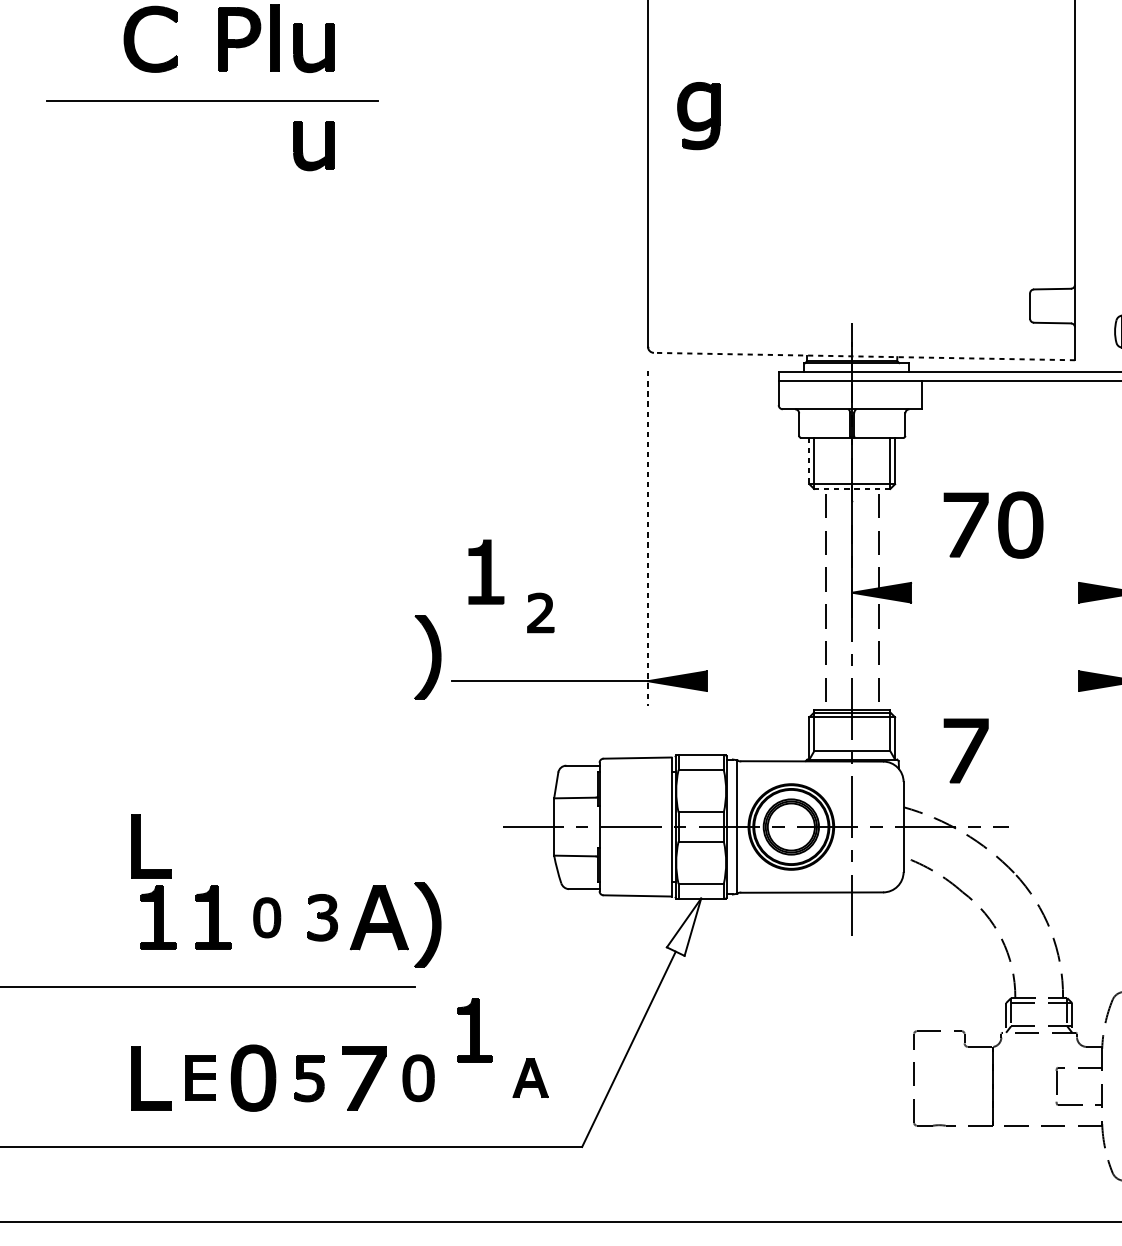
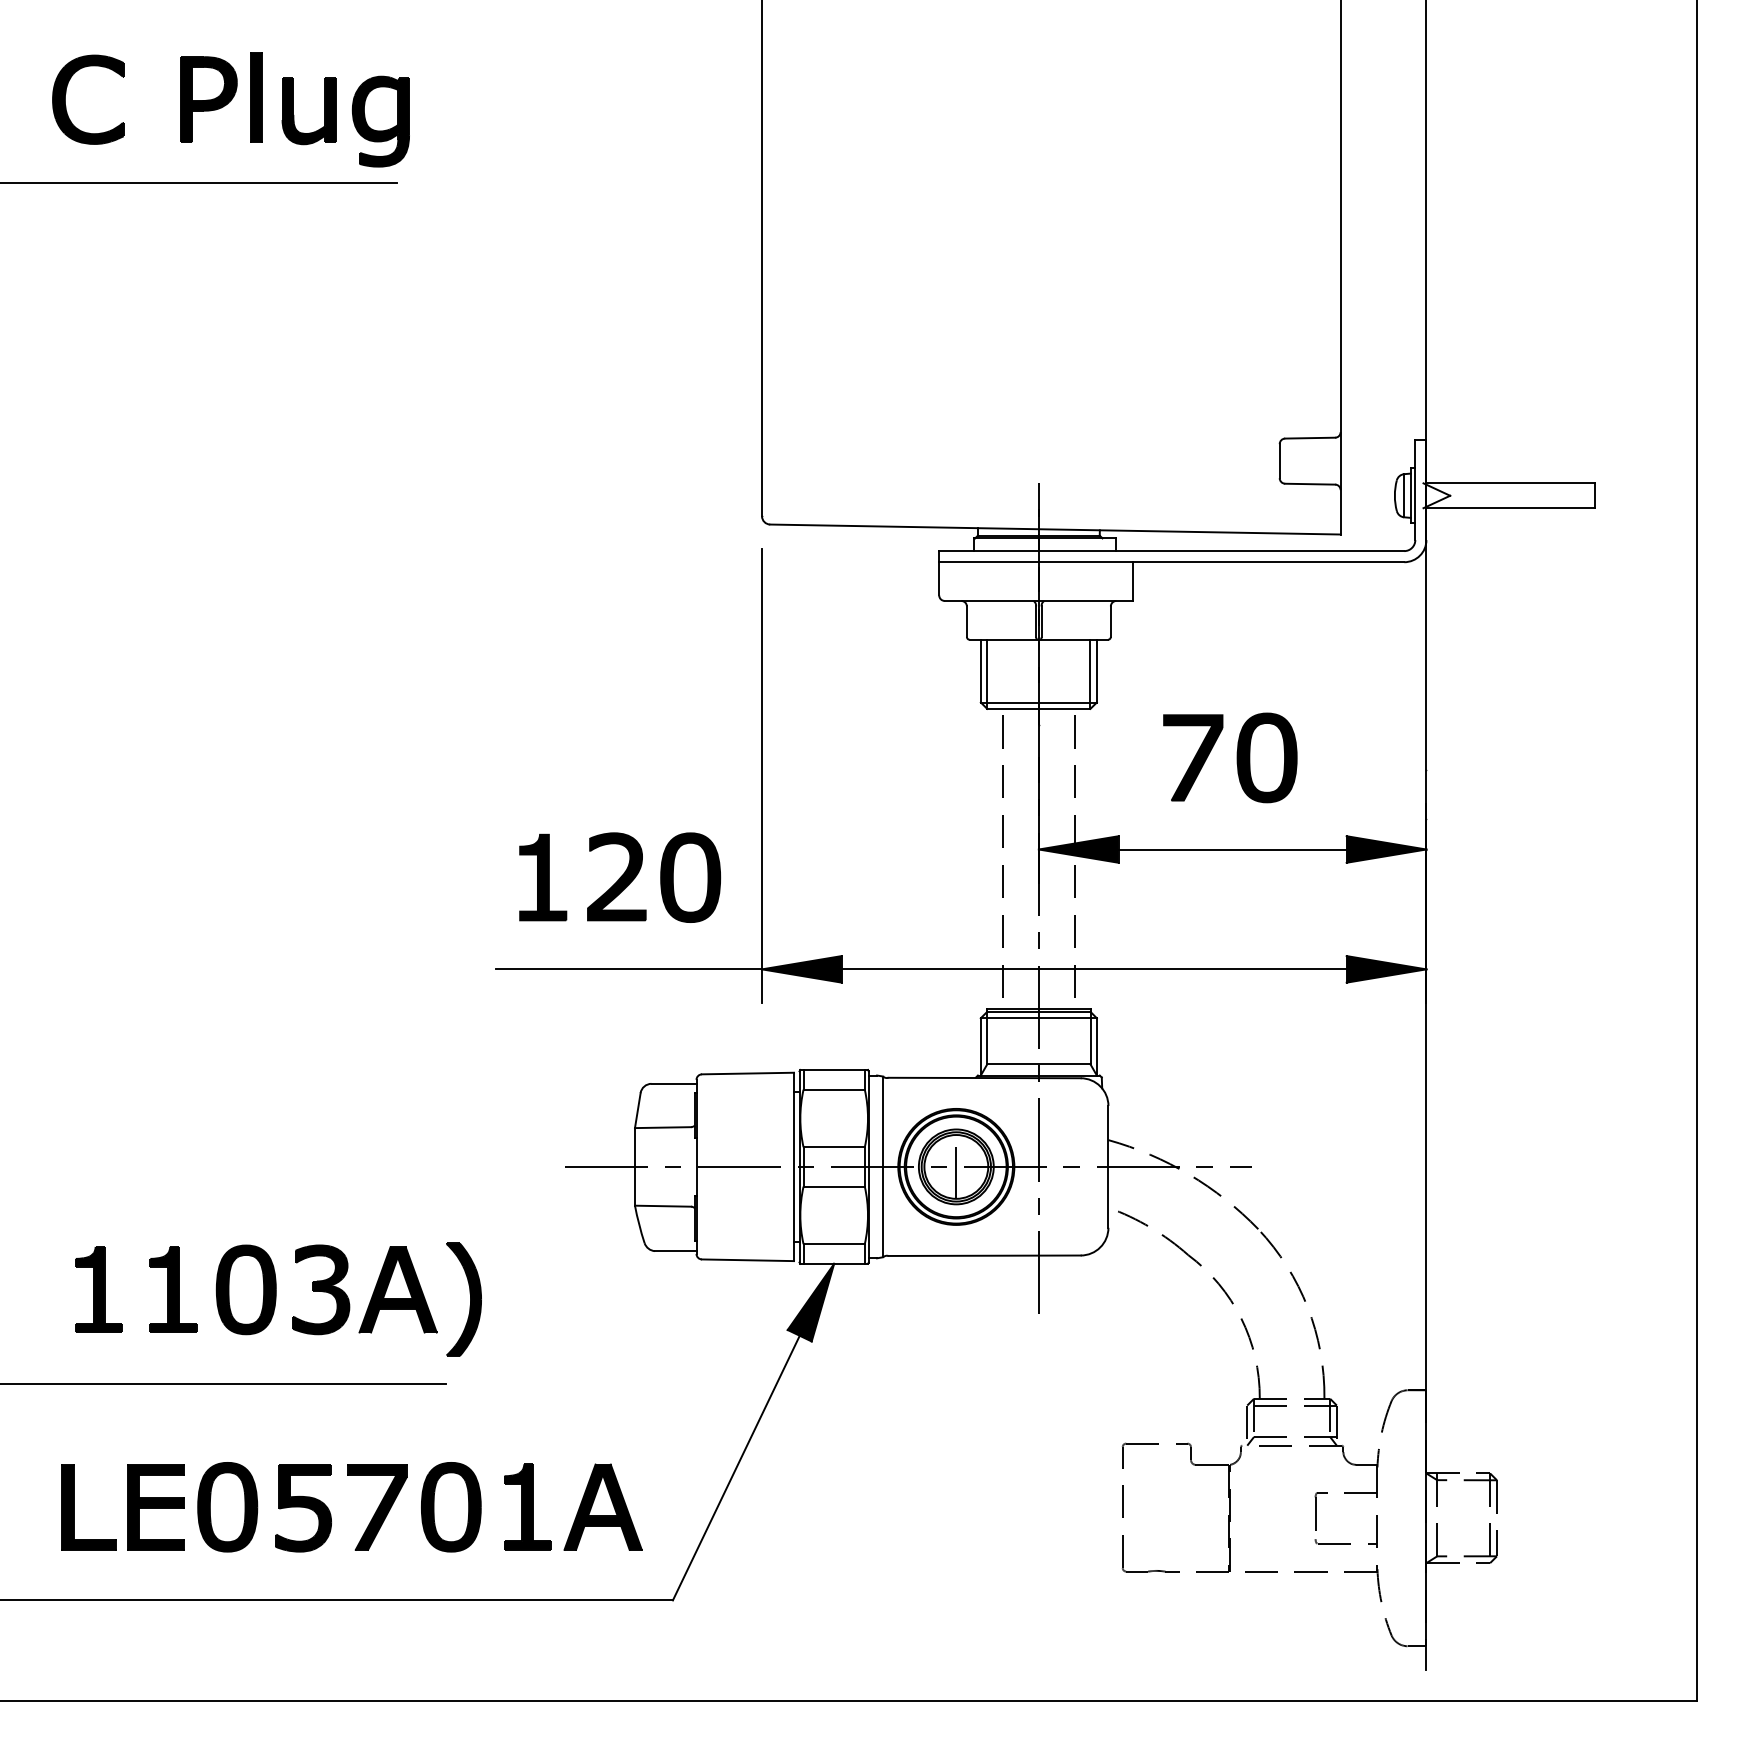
part: (698, 115) -> (380, 121), moved
part: (302, 149) -> (294, 248), removed
line: (863, 356) -> (1054, 529), dashed -> solid
line: (809, 461) -> (980, 671), dashed -> solid
line: (852, 488) -> (1038, 708), dashed -> solid
line: (648, 538) -> (762, 776), dashed -> solid
part: (486, 572) -> (543, 877), moved
line: (995, 592) -> (1232, 849), added
part: (540, 612) -> (616, 876), size x1.67
part: (595, 613) -> (690, 877), added
part: (432, 656) -> (470, 936), removed
line: (892, 681) -> (1093, 969), added
part: (966, 750) -> (1193, 1063), removed
line: (791, 831) -> (956, 1172), added
part: (140, 846) -> (74, 1193), removed
part: (266, 917) -> (245, 1289), size x1.67
part: (322, 917) -> (321, 1289), size x1.43
fill: (683, 927) -> (810, 1302), added
part: (474, 1030) -> (527, 1506), moved
part: (530, 1077) -> (602, 1506), size x1.67
part: (200, 1078) -> (155, 1507), size x1.43
part: (418, 1078) -> (451, 1507), size x1.43
part: (309, 1079) -> (303, 1508), size x1.43

